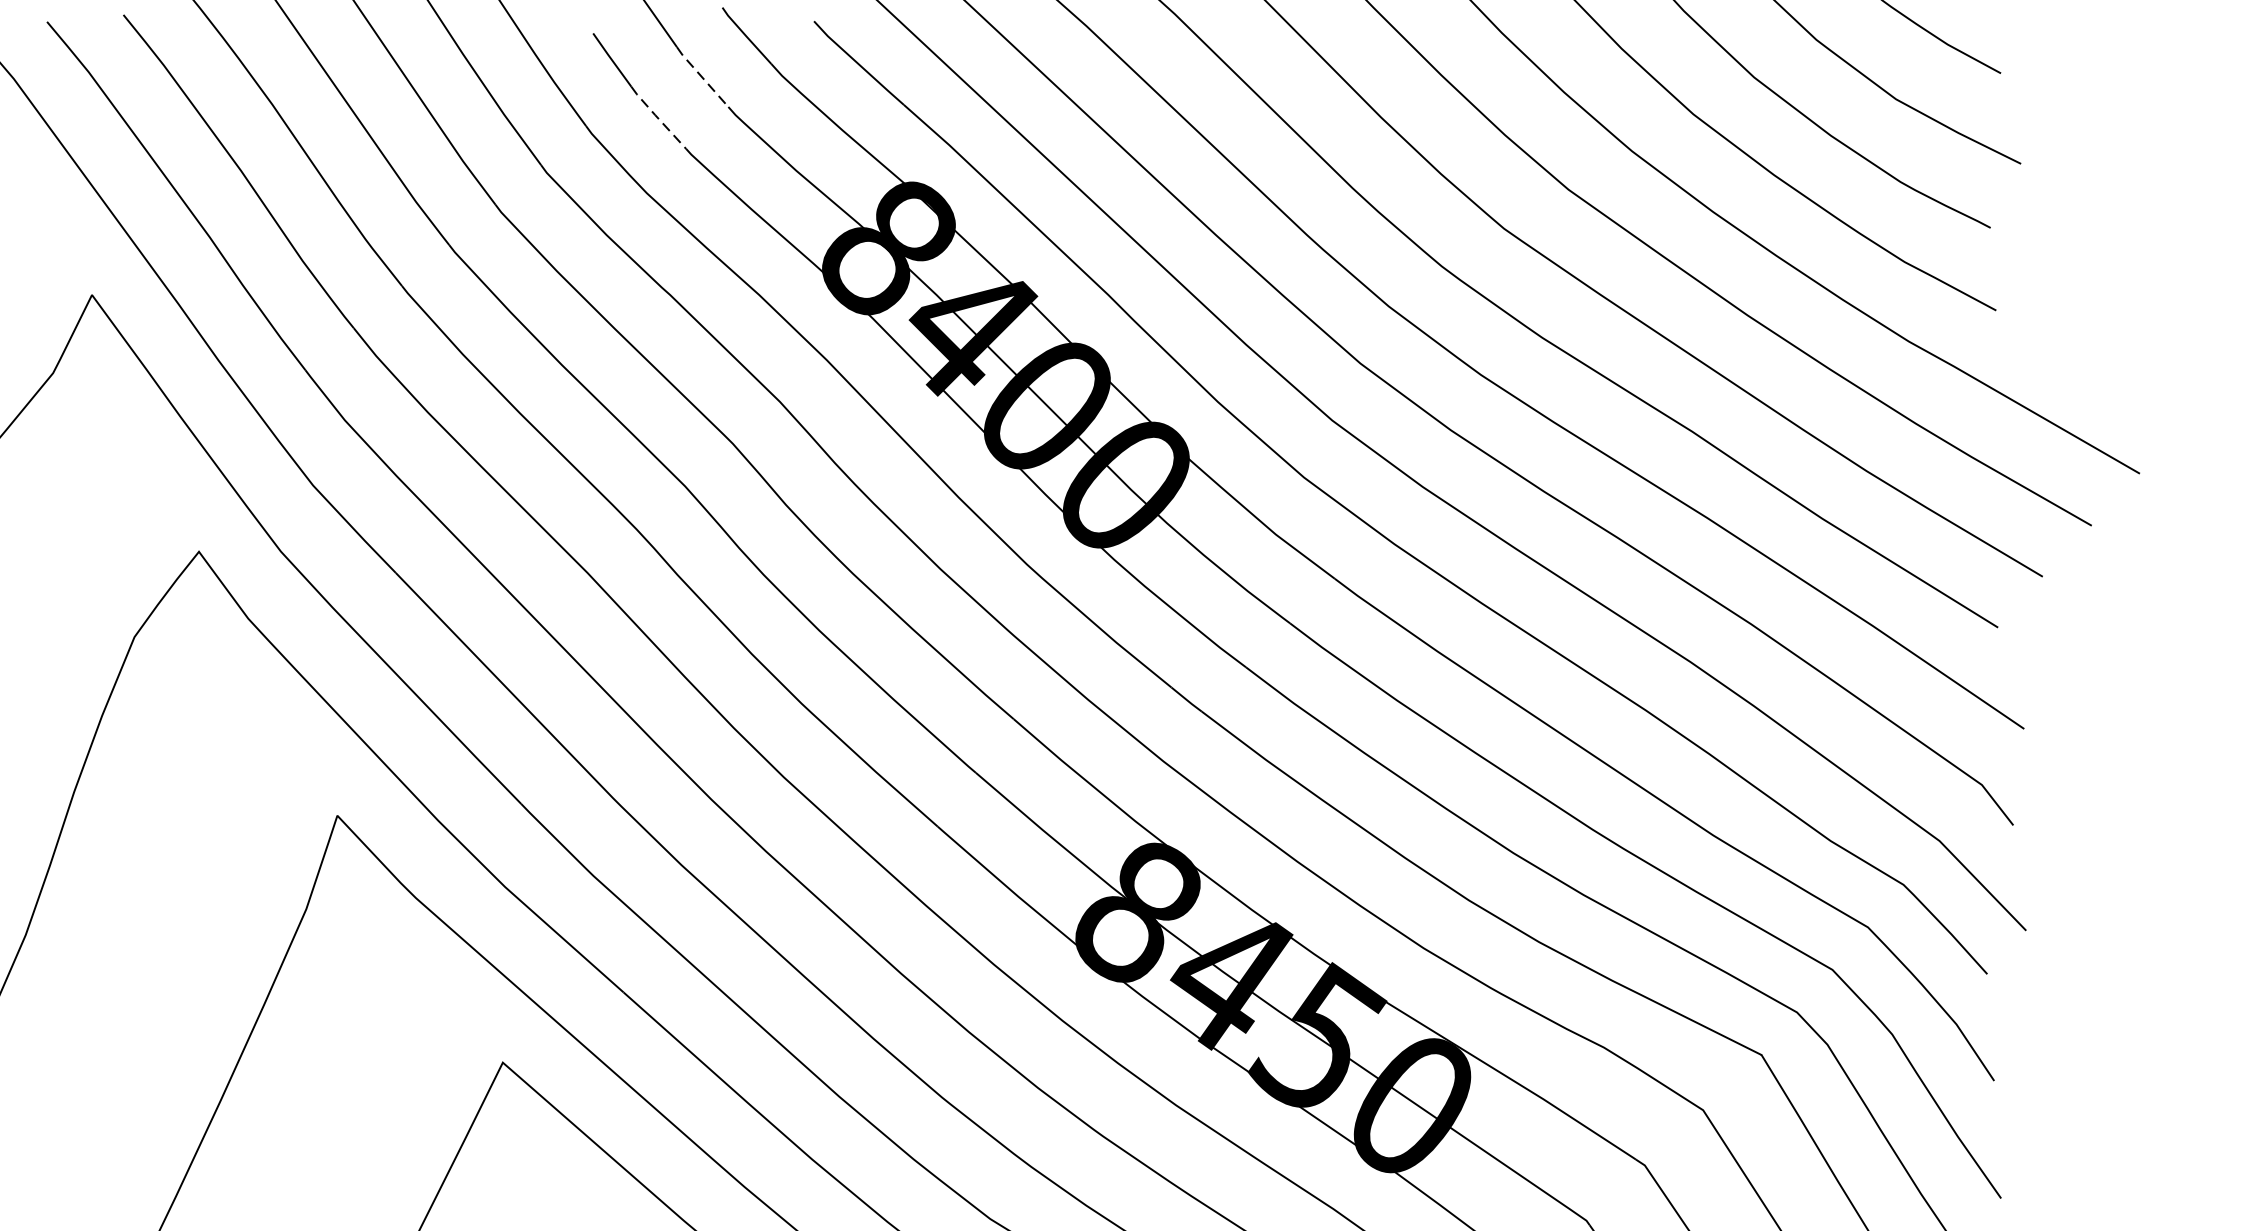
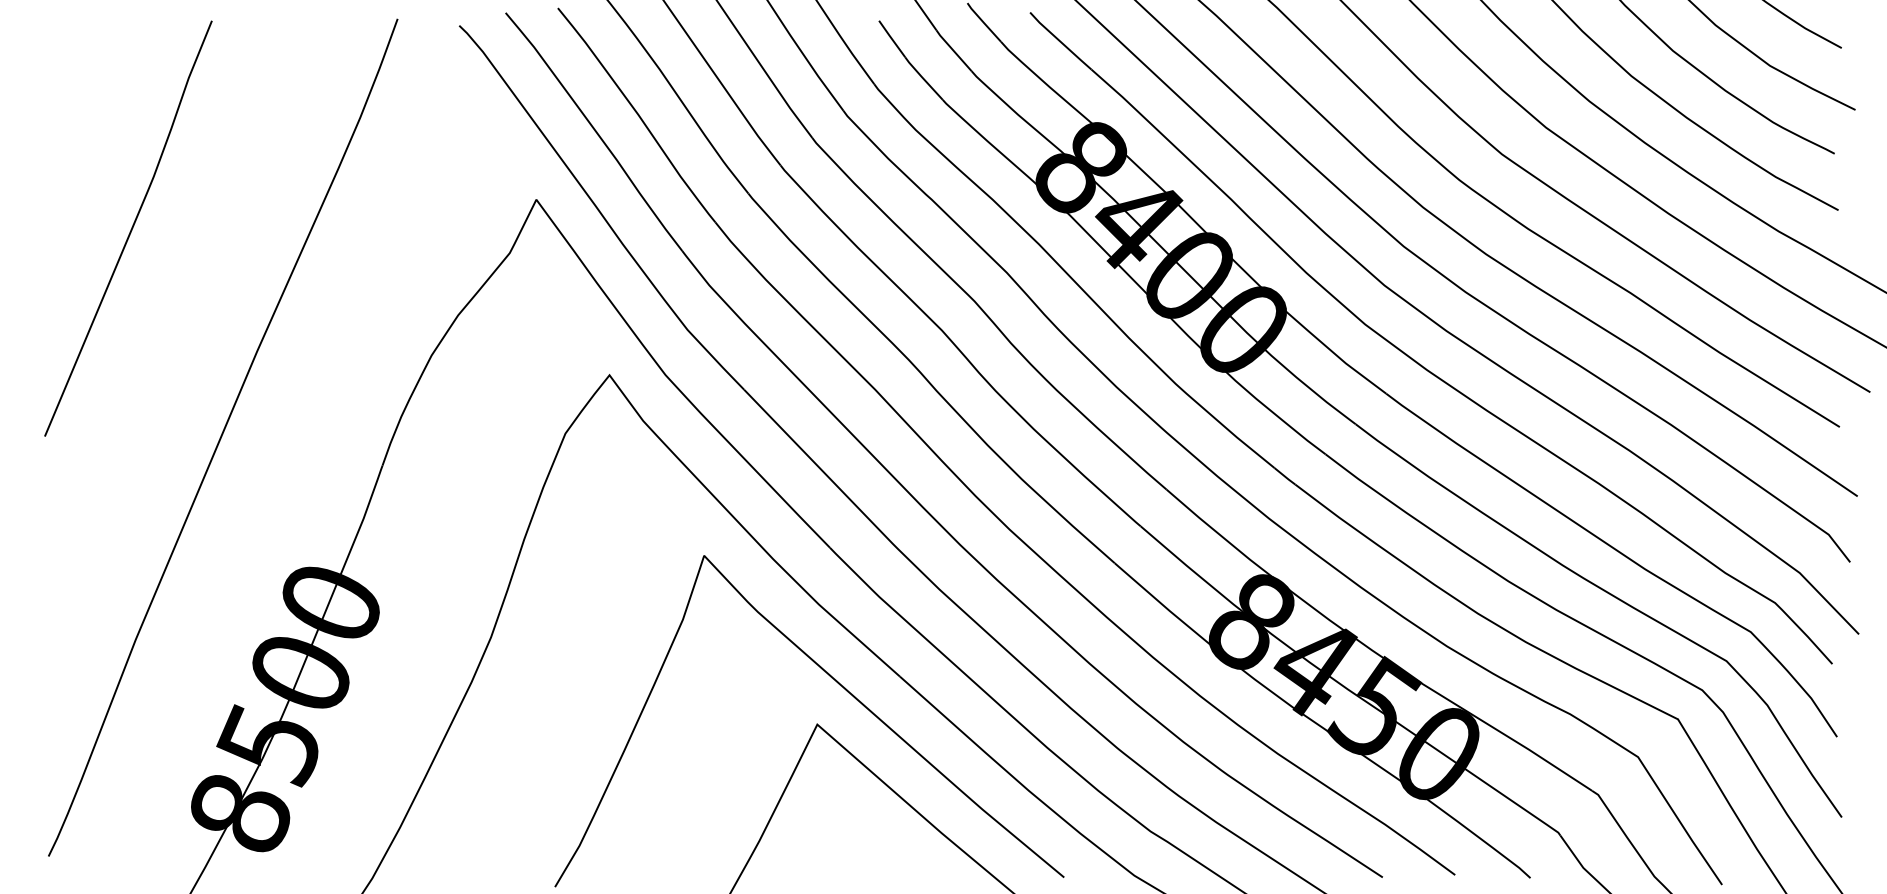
line: (701, 76) -> (953, 50), dashed -> solid
line: (656, 117) -> (922, 78), dashed -> solid

